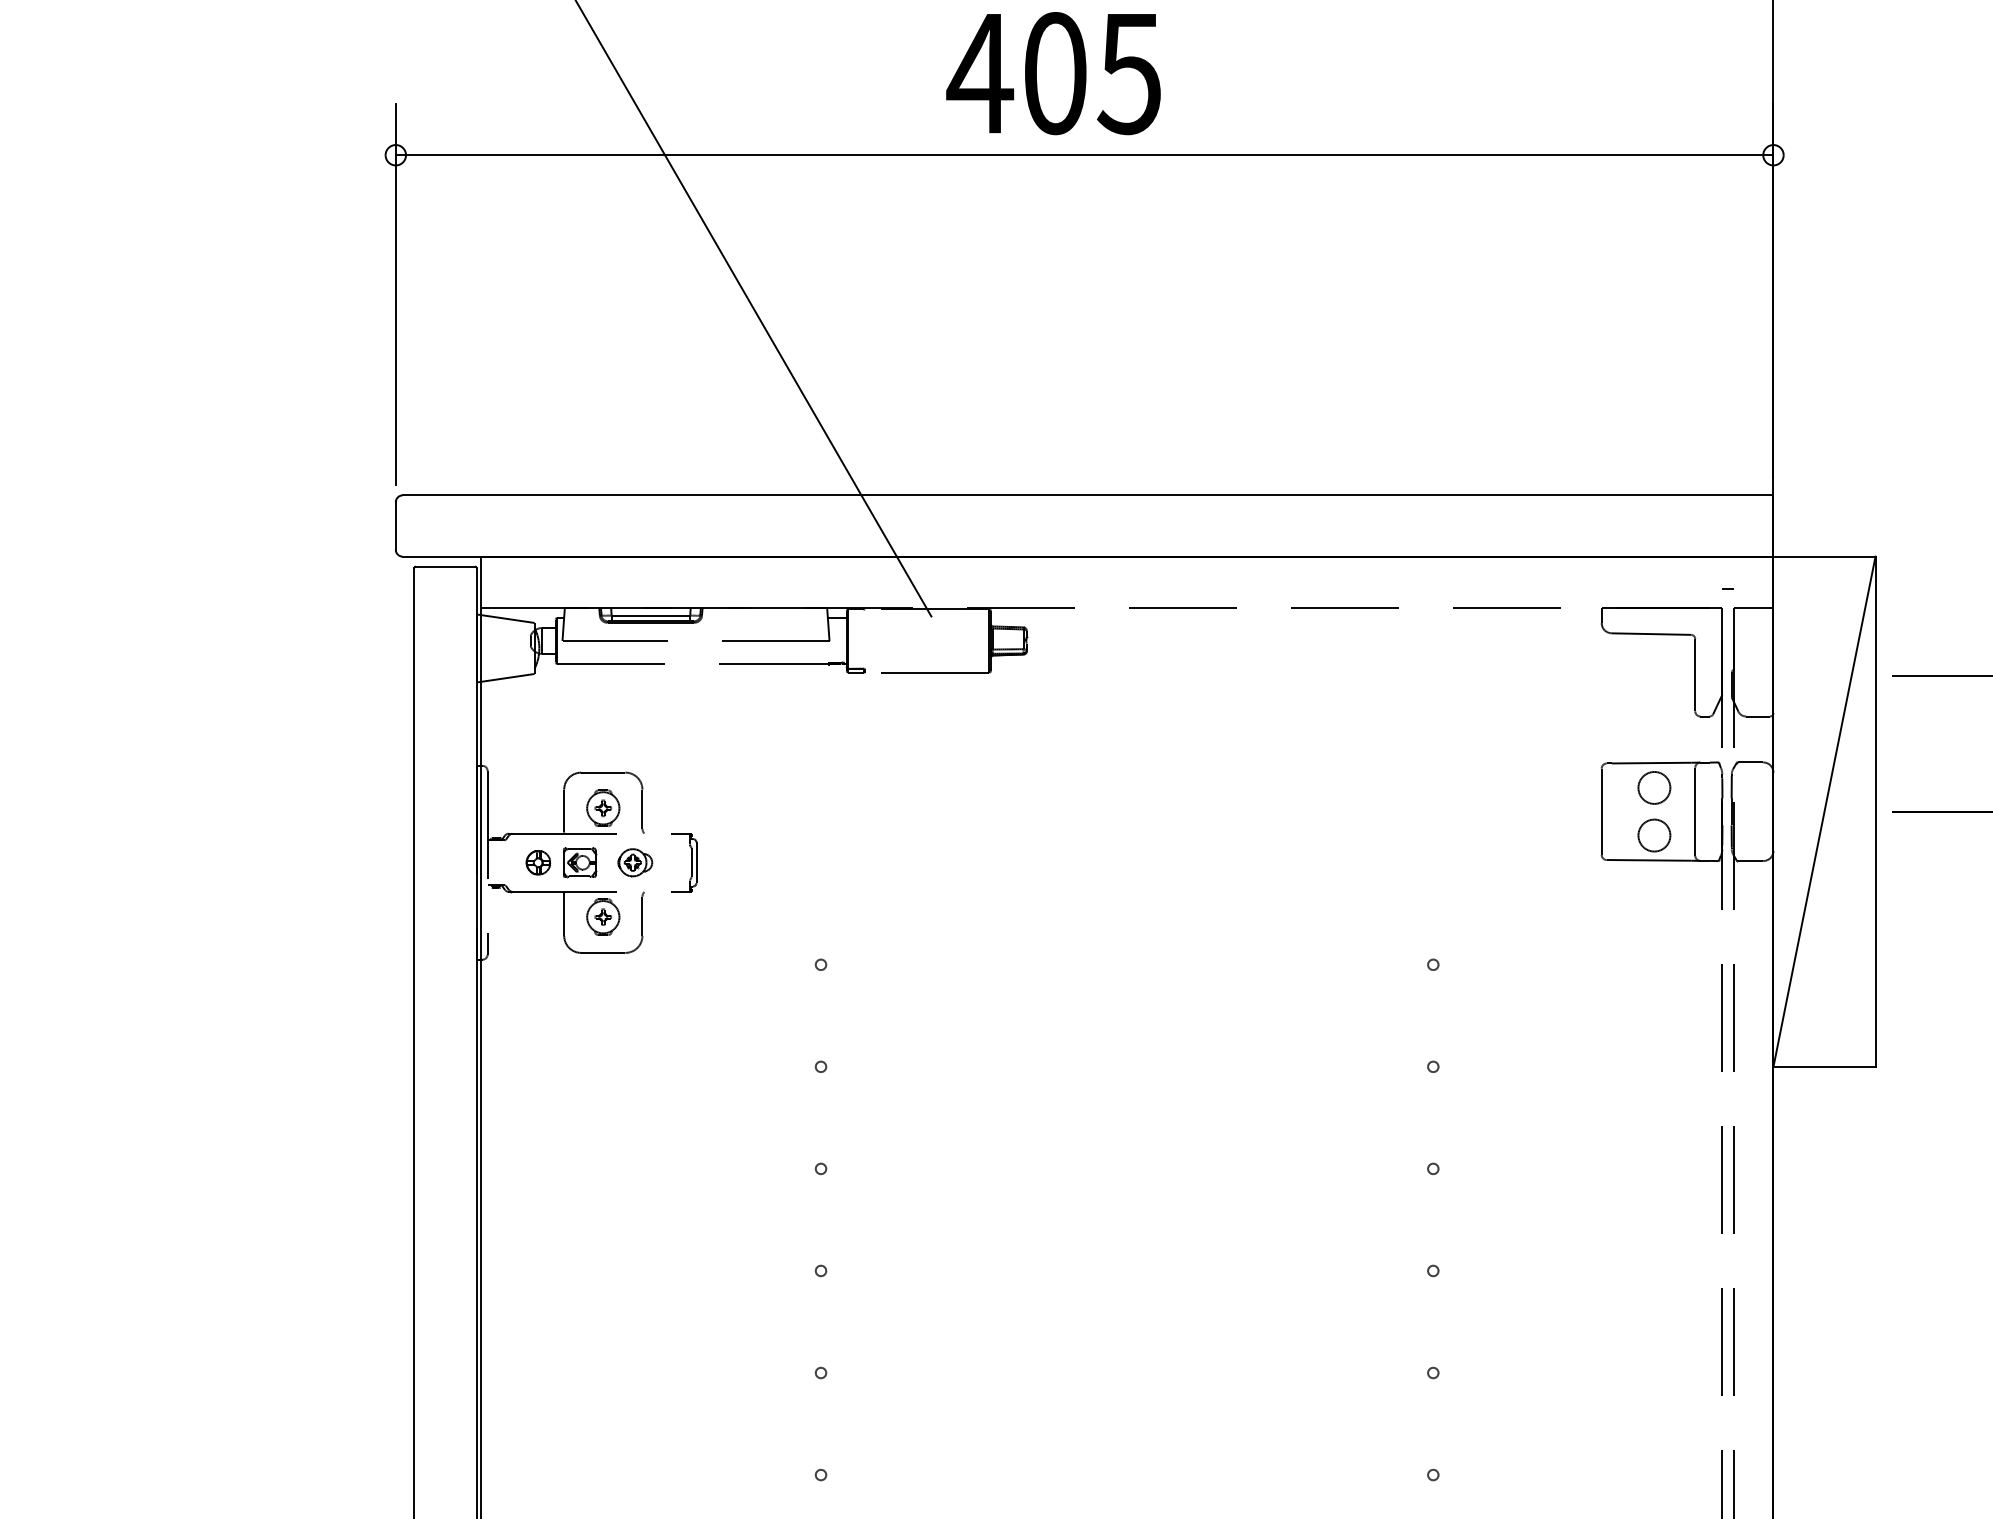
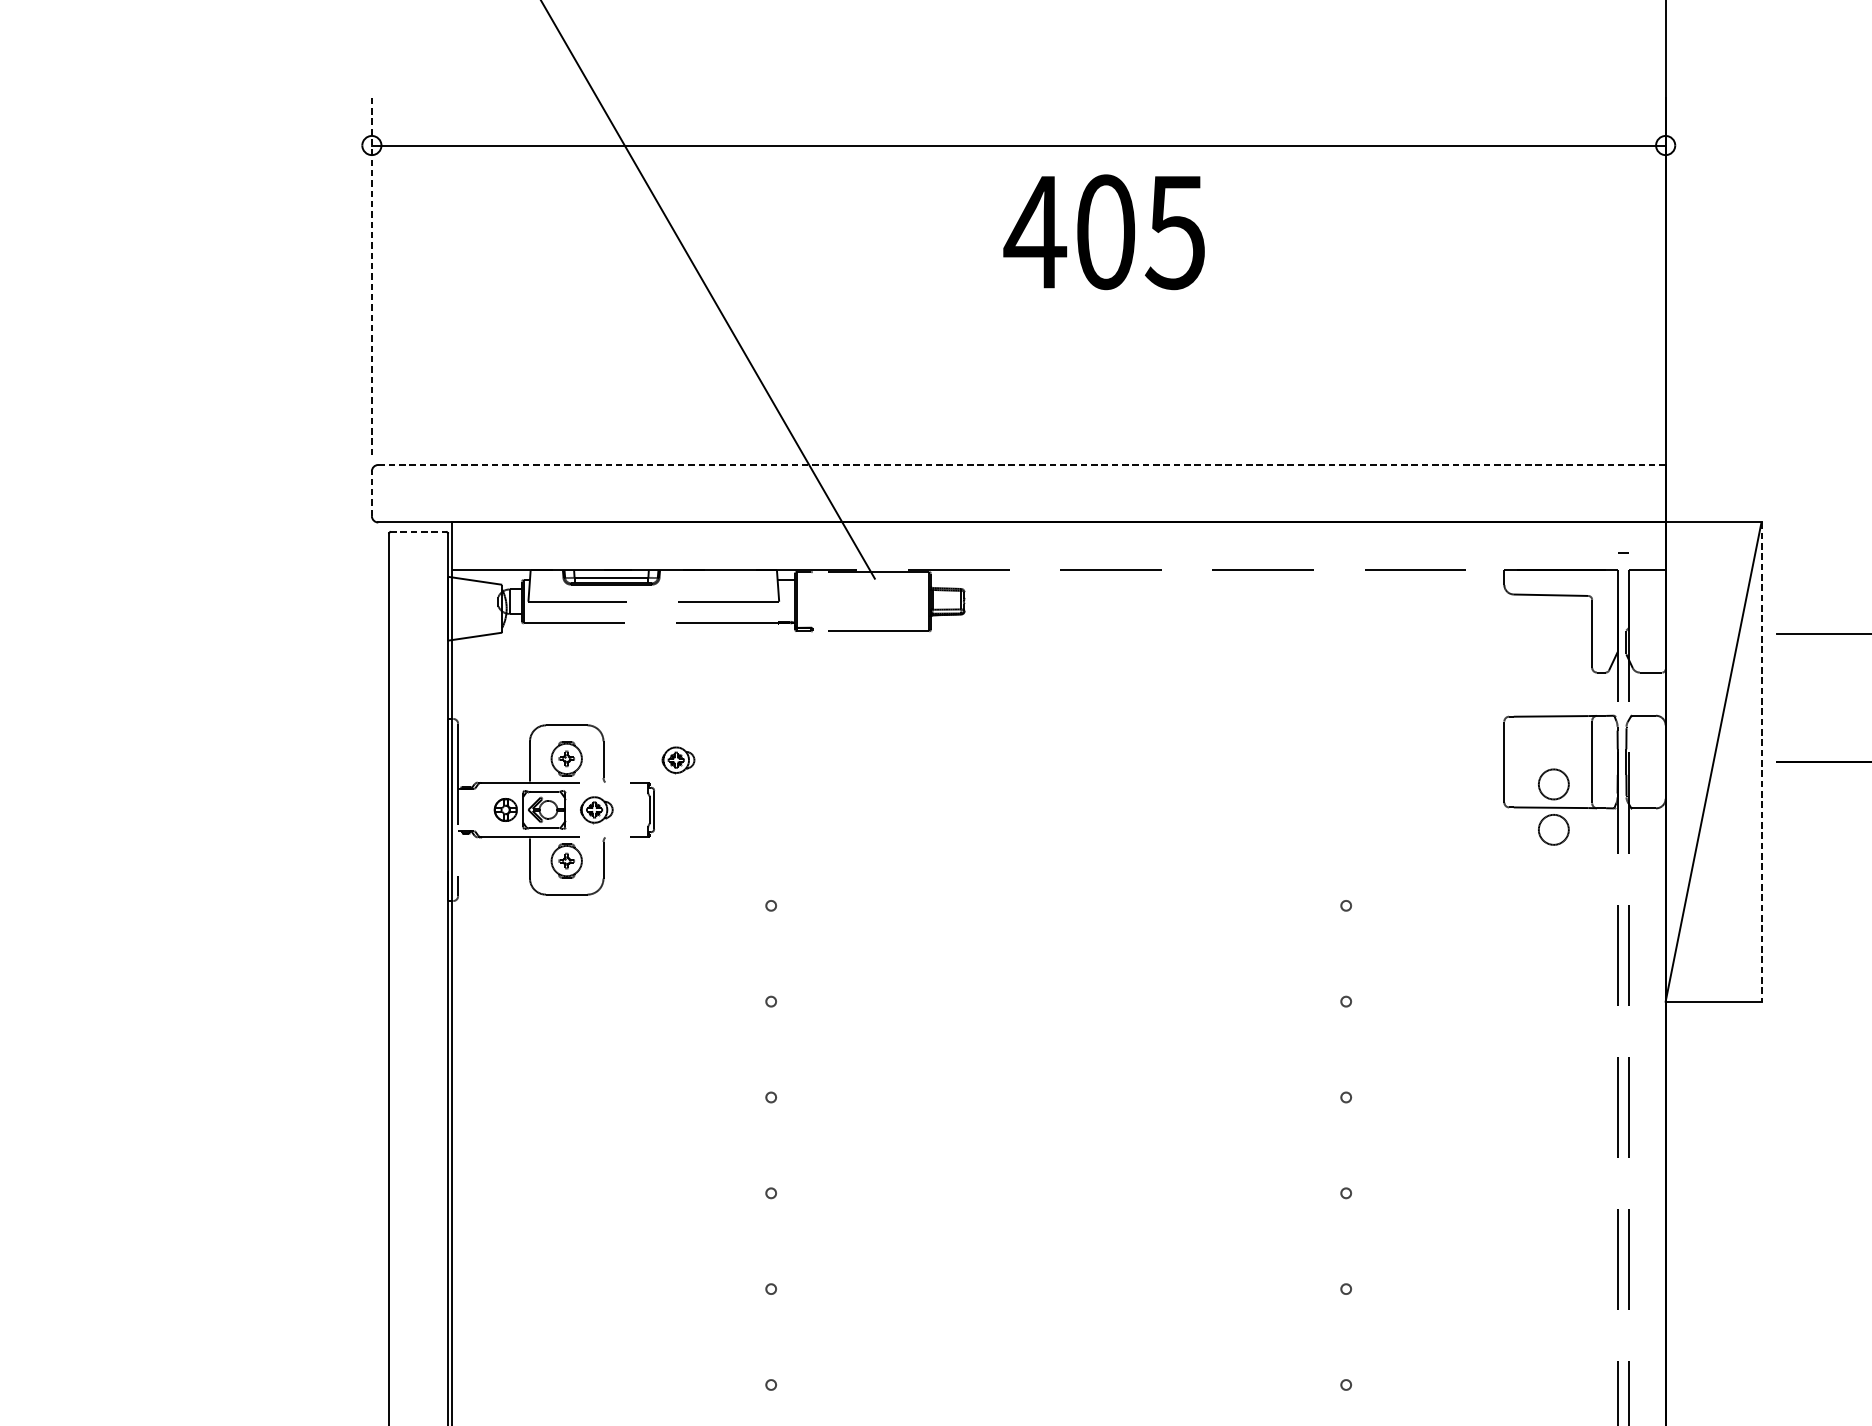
text: (1053, 73) -> (1104, 232), moved
line: (395, 294) -> (371, 276), solid -> dashed
line: (1088, 495) -> (1022, 465), solid -> dashed
line: (395, 526) -> (371, 494), solid -> dashed
line: (445, 566) -> (418, 531), solid -> dashed
circle: (1654, 787) -> (1553, 829), moved
part: (722, 809) -> (678, 759), added
line: (1875, 812) -> (1761, 762), solid -> dashed
part: (580, 862) -> (545, 809), size x1.4

